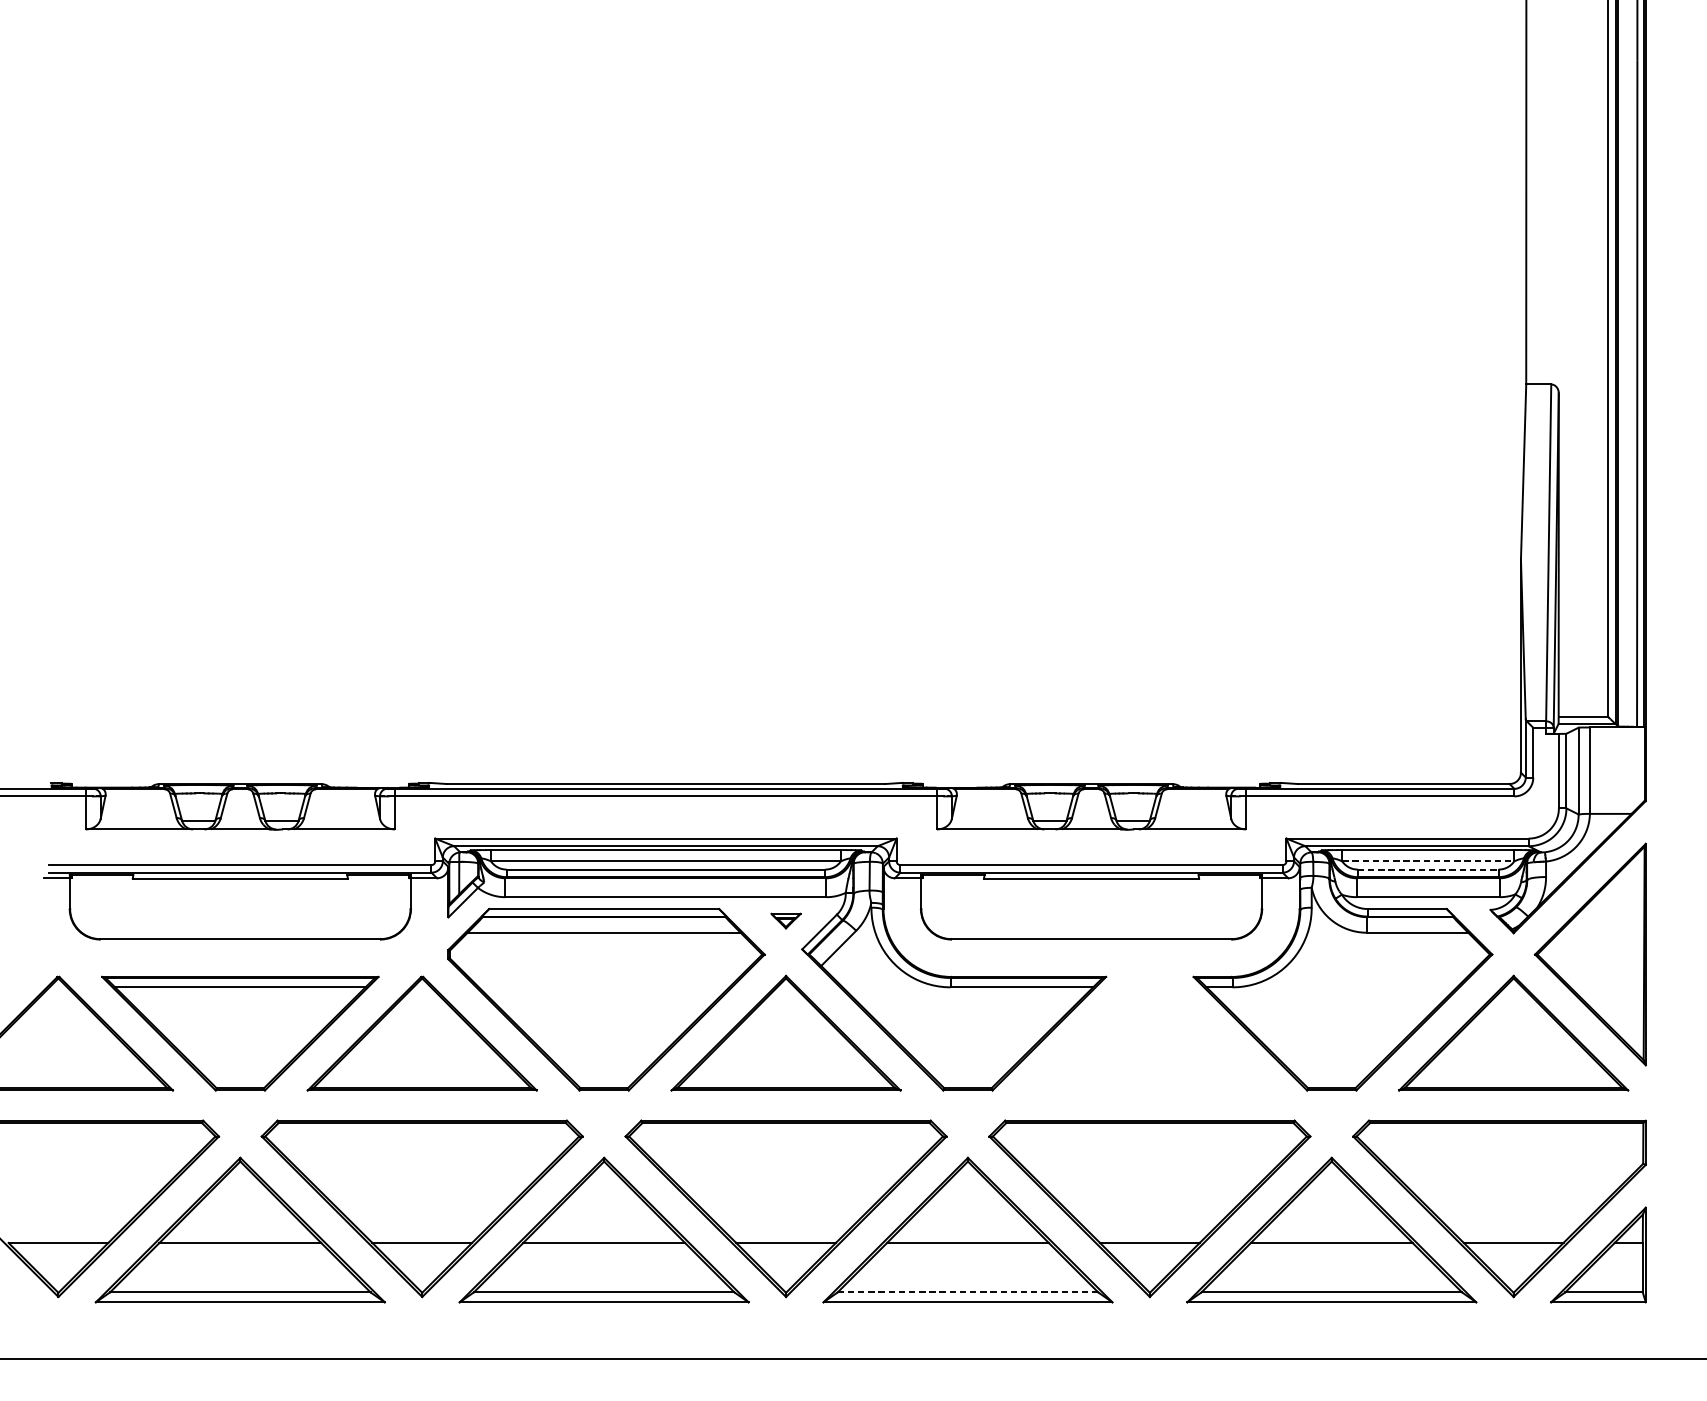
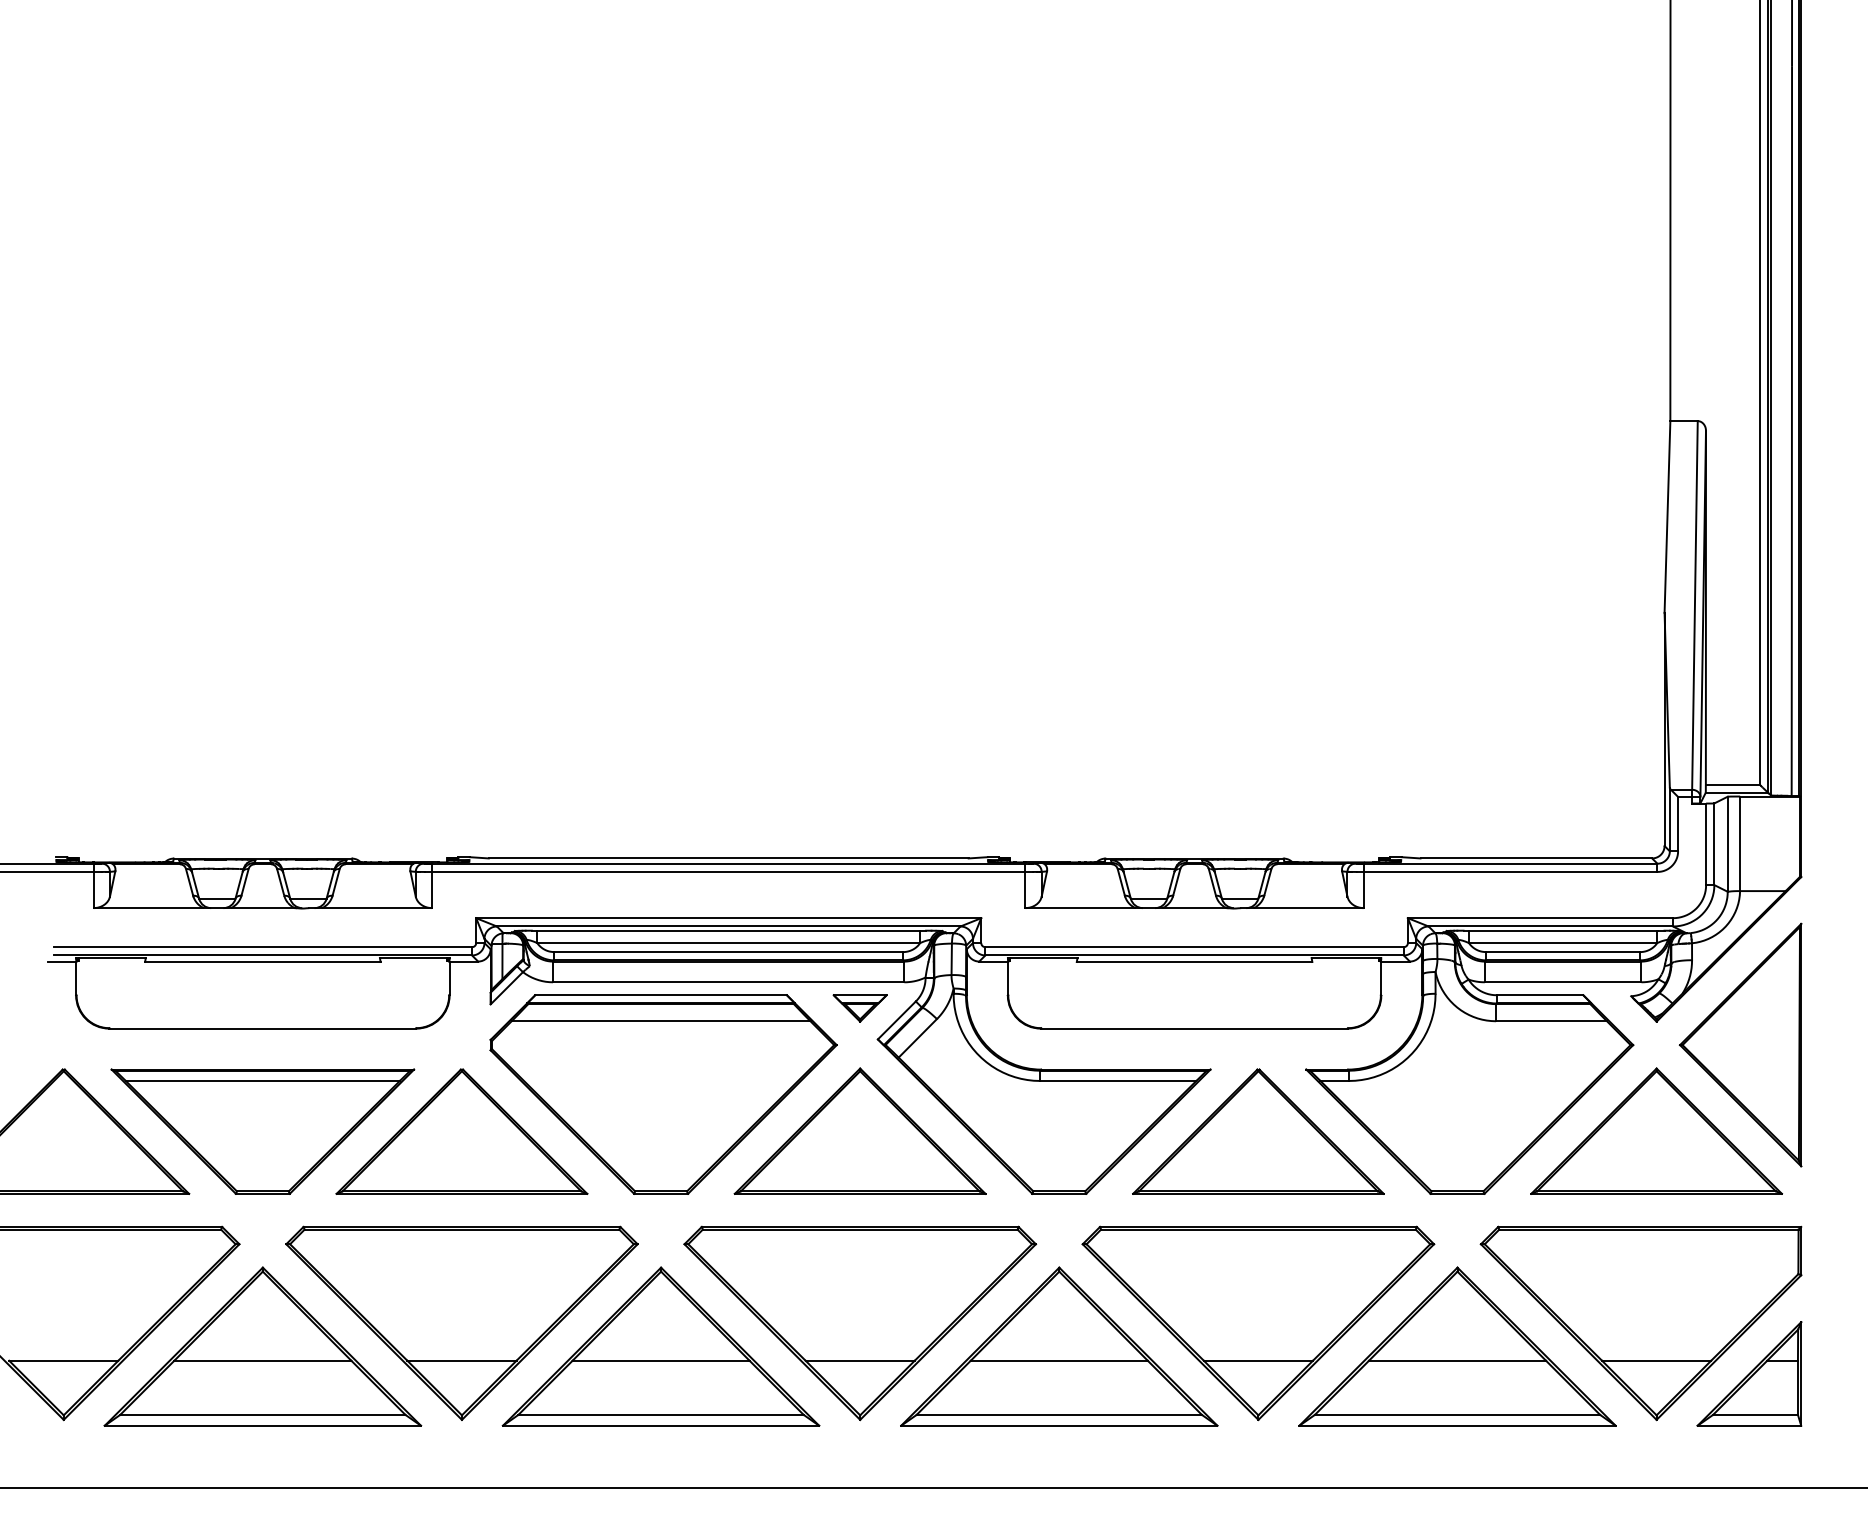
line: (1428, 861) -> (1563, 943), dashed -> solid
line: (1428, 869) -> (1563, 952), dashed -> solid
part: (785, 921) -> (859, 1008), size x1.67
part: (1149, 1033) -> (1258, 1131), added
line: (968, 1292) -> (1059, 1414), dashed -> solid

